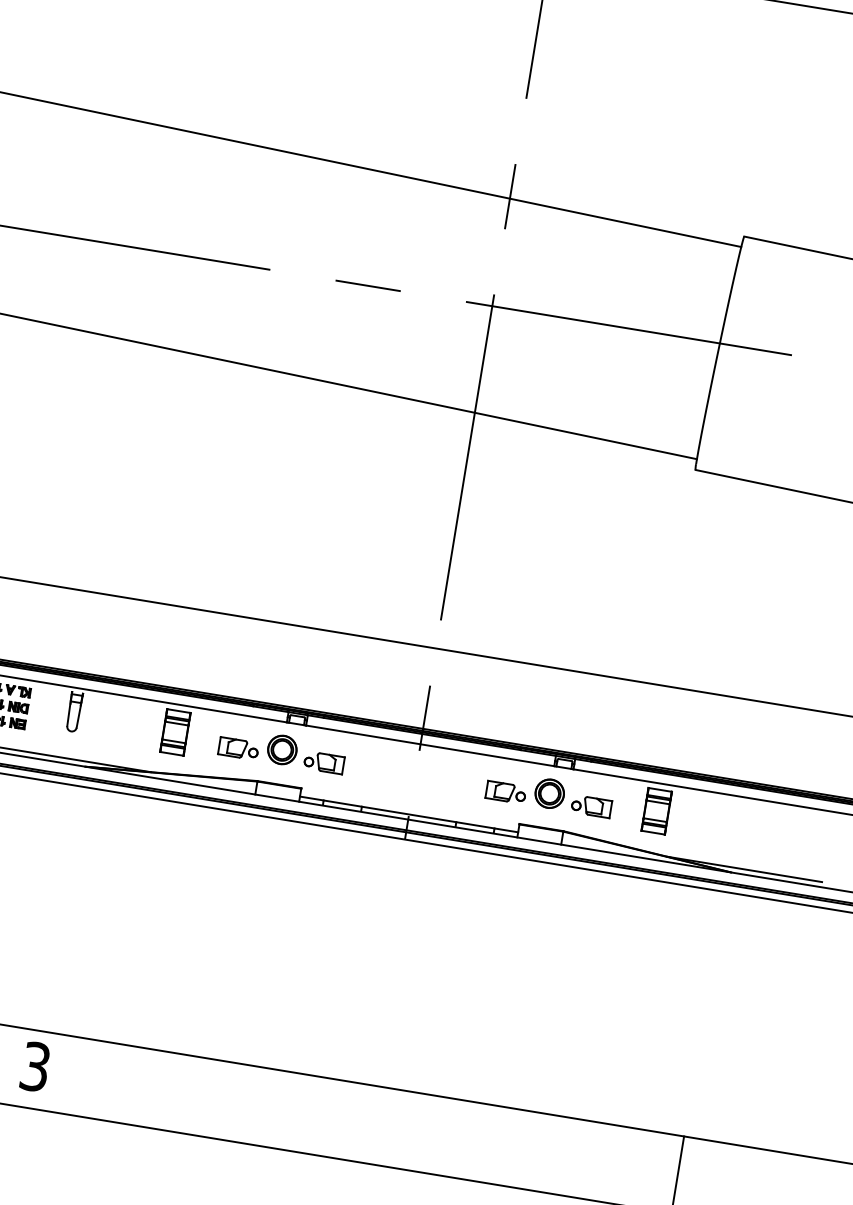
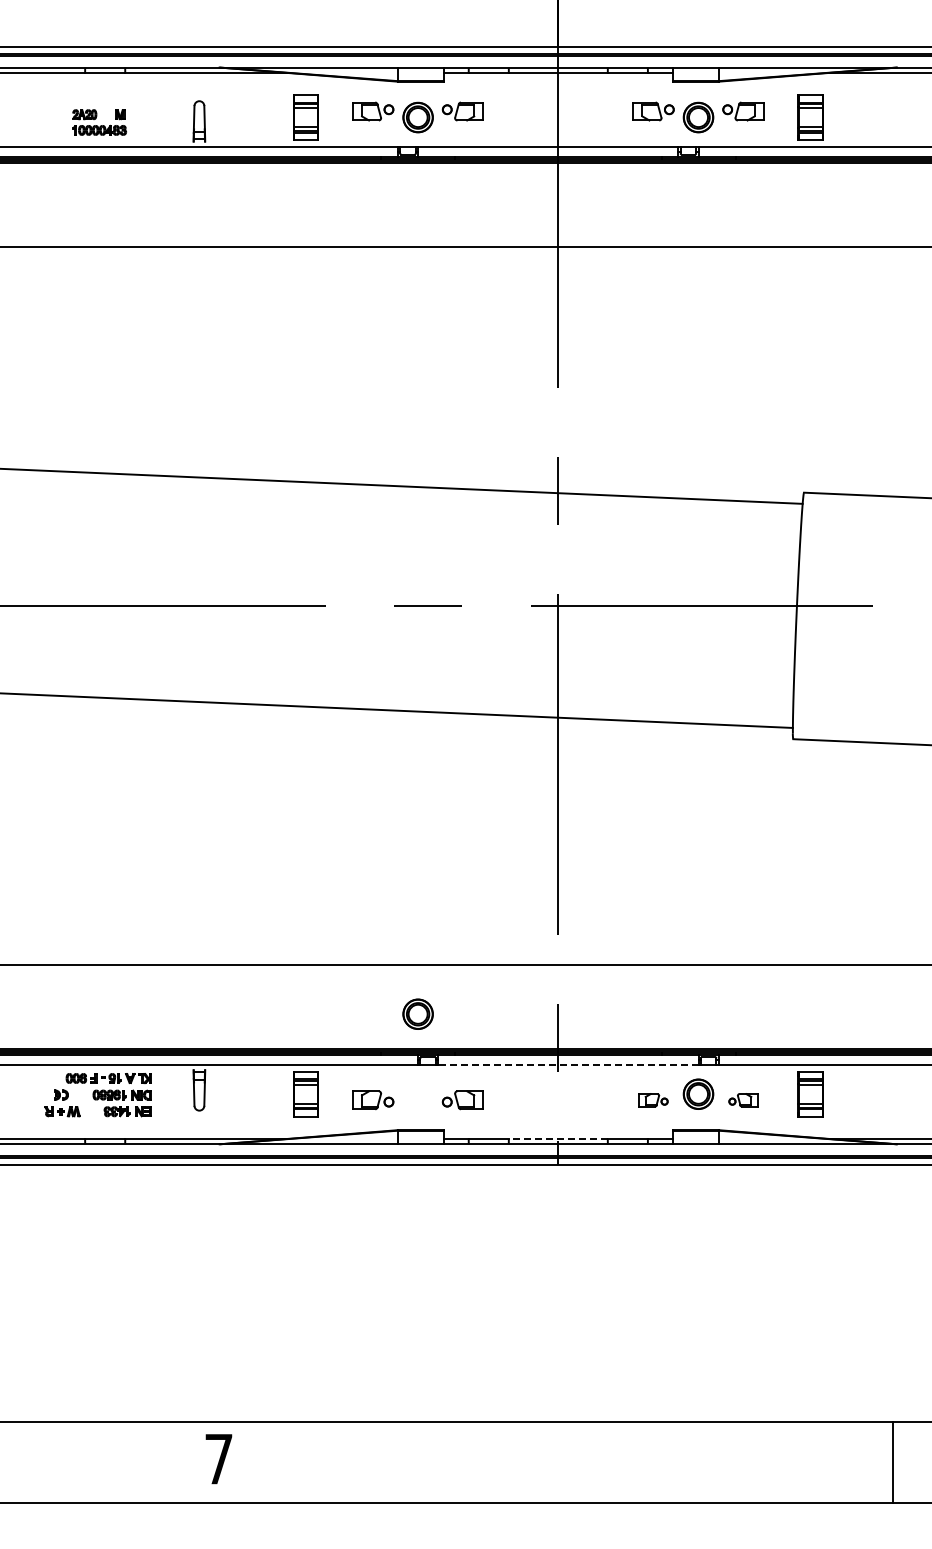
line: (429, 745) -> (567, 1065), solid -> dashed
part: (281, 749) -> (417, 1013), moved
part: (505, 792) -> (653, 1100), size x0.7
part: (591, 806) -> (743, 1100), size x0.7
line: (408, 813) -> (557, 1138), solid -> dashed
text: (34, 1067) -> (218, 1459), 3 -> 7

